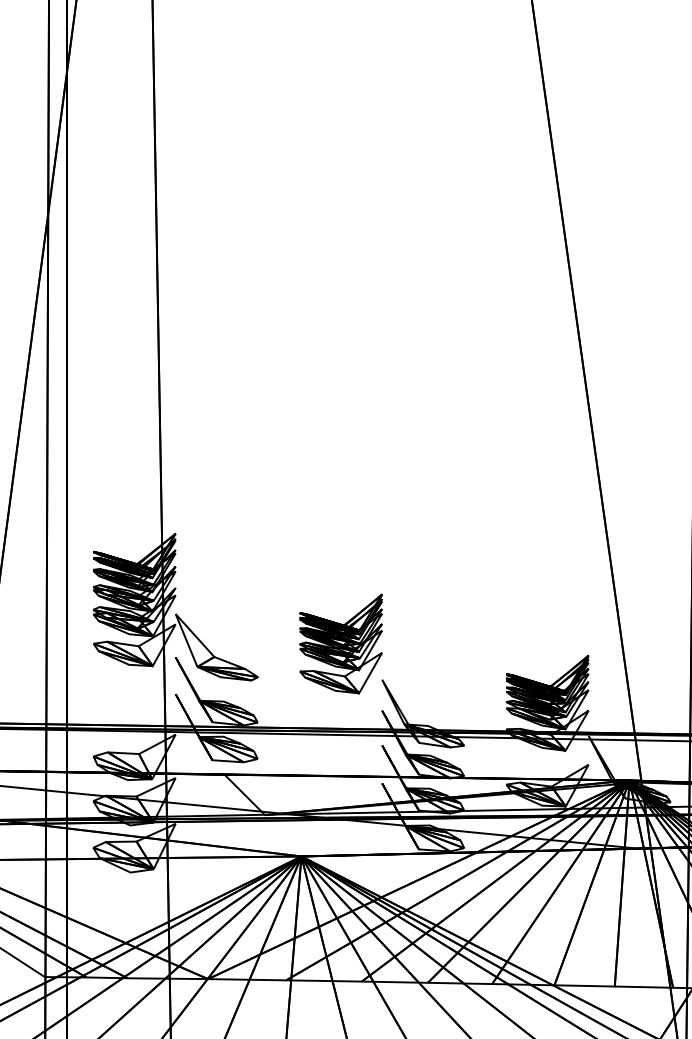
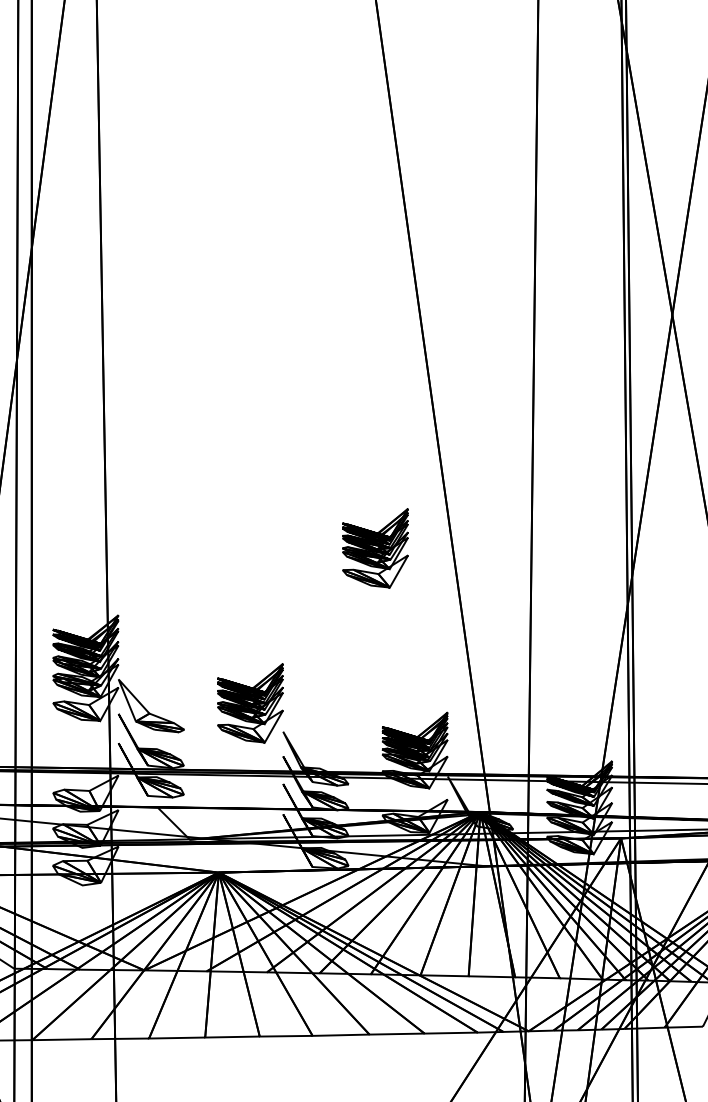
part: (497, 449) -> (375, 548), added

